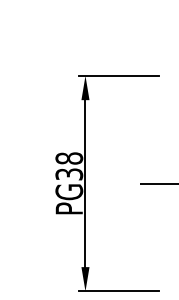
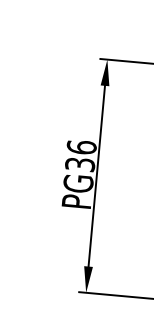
text: (69, 158) -> (81, 147), PG38 -> PG36

